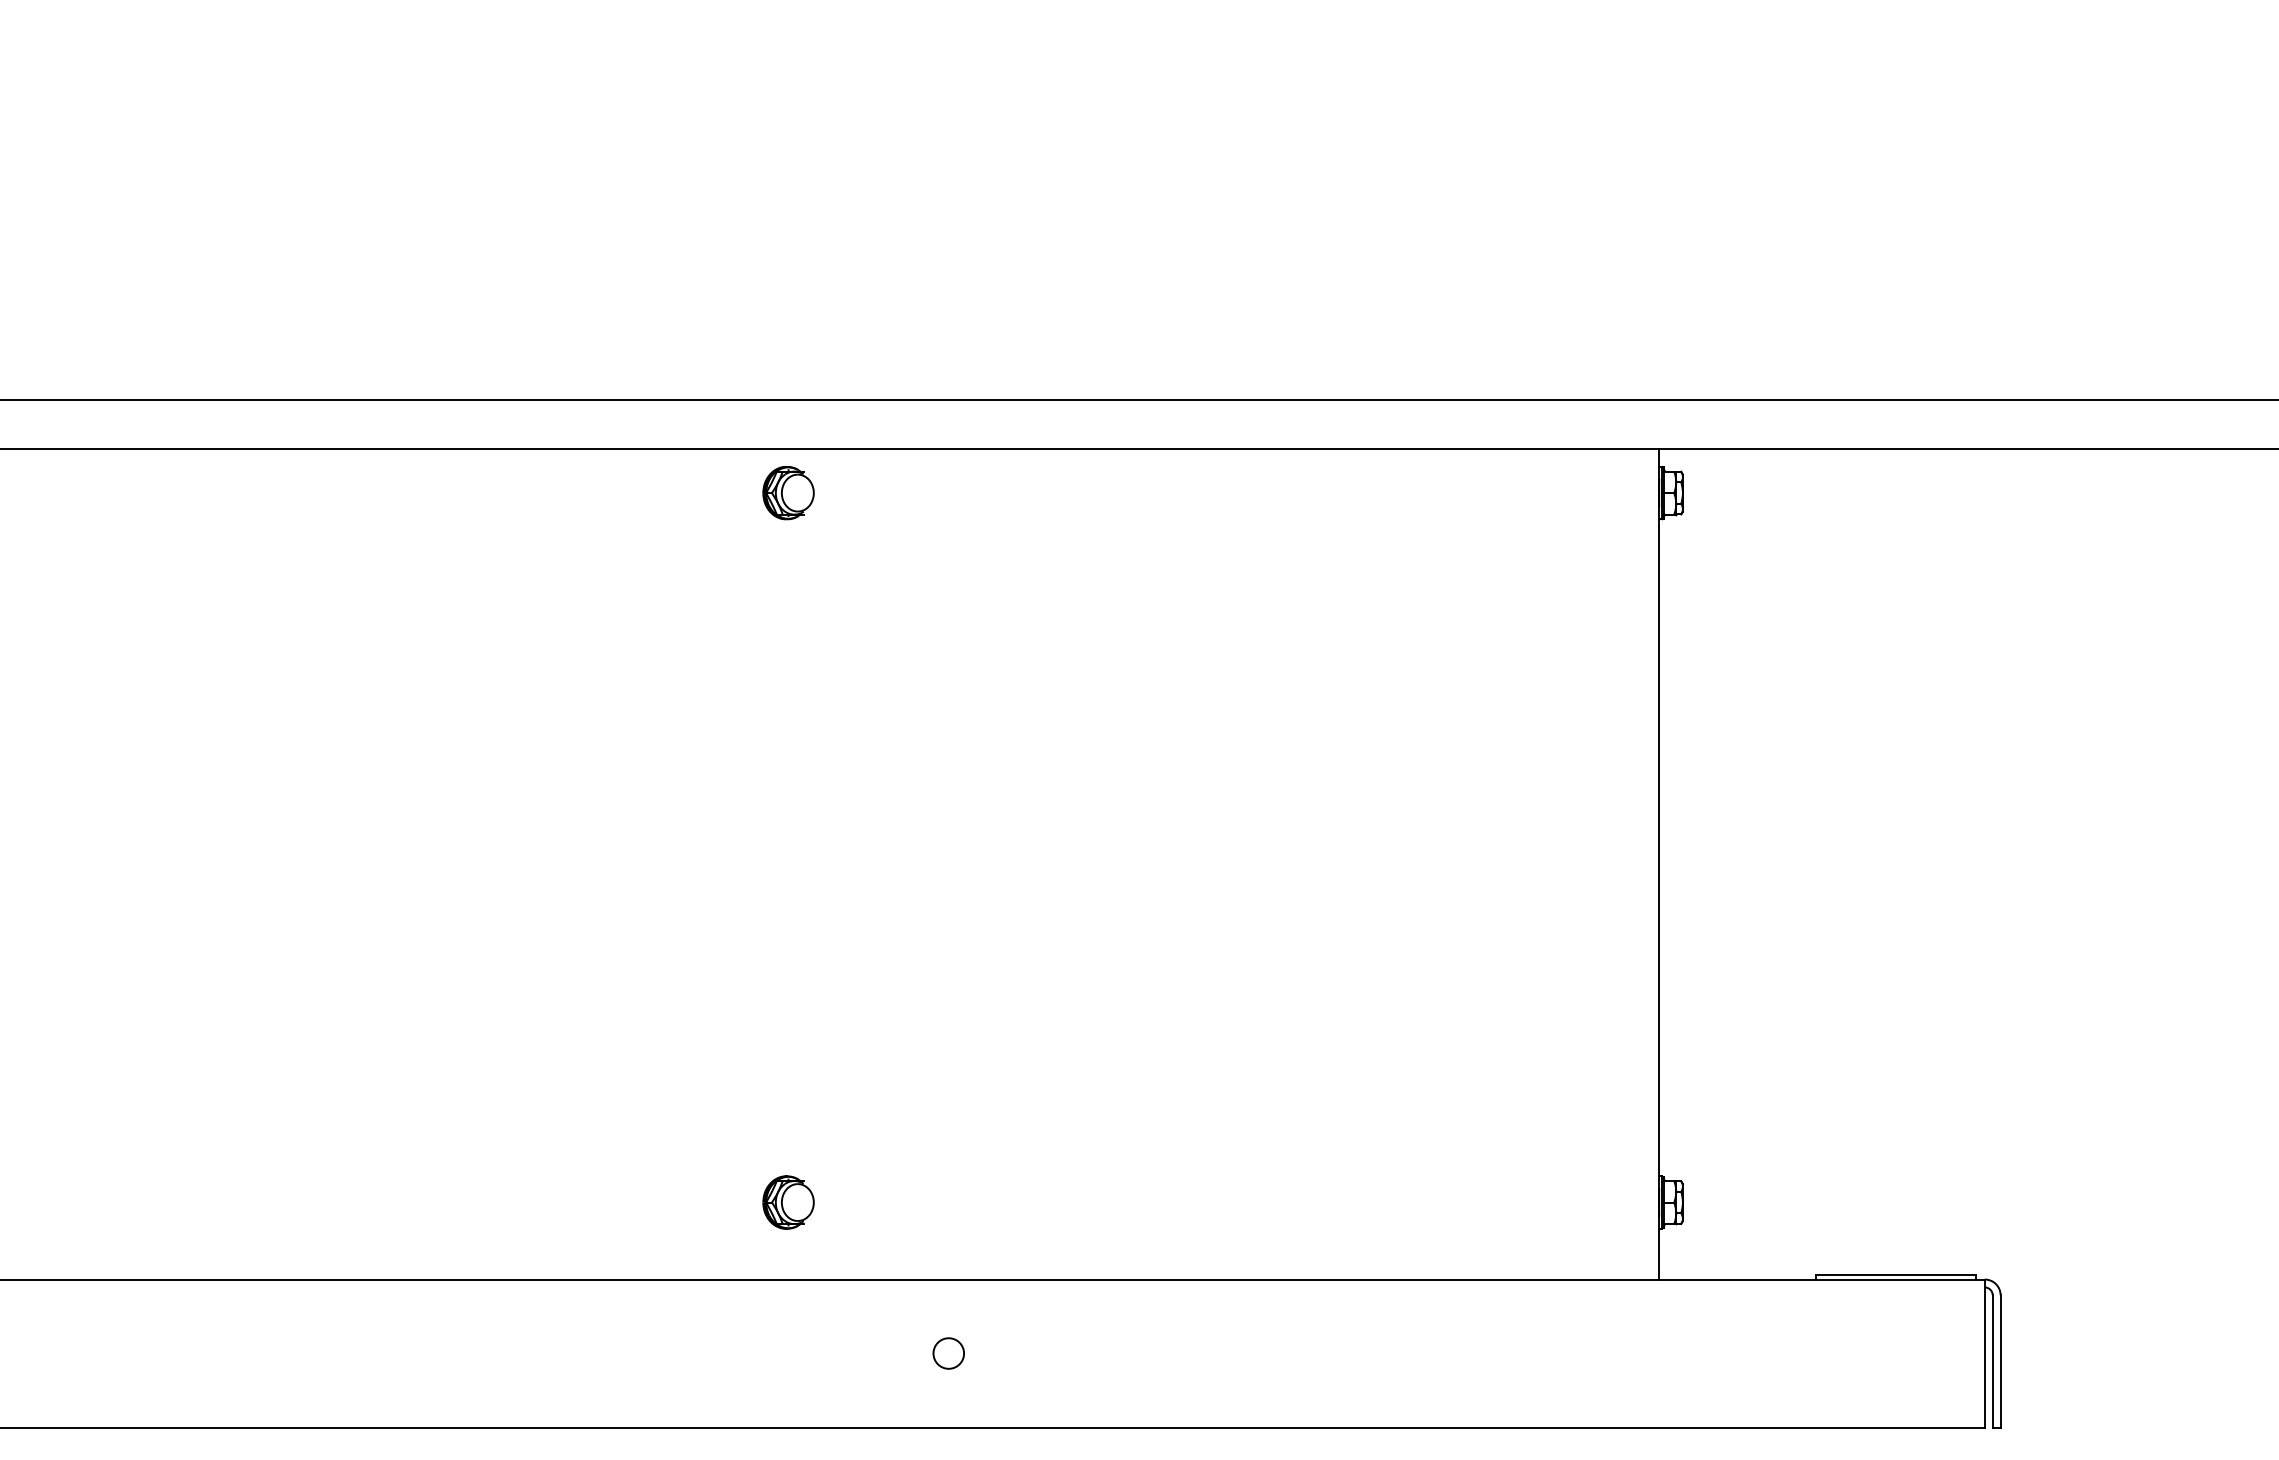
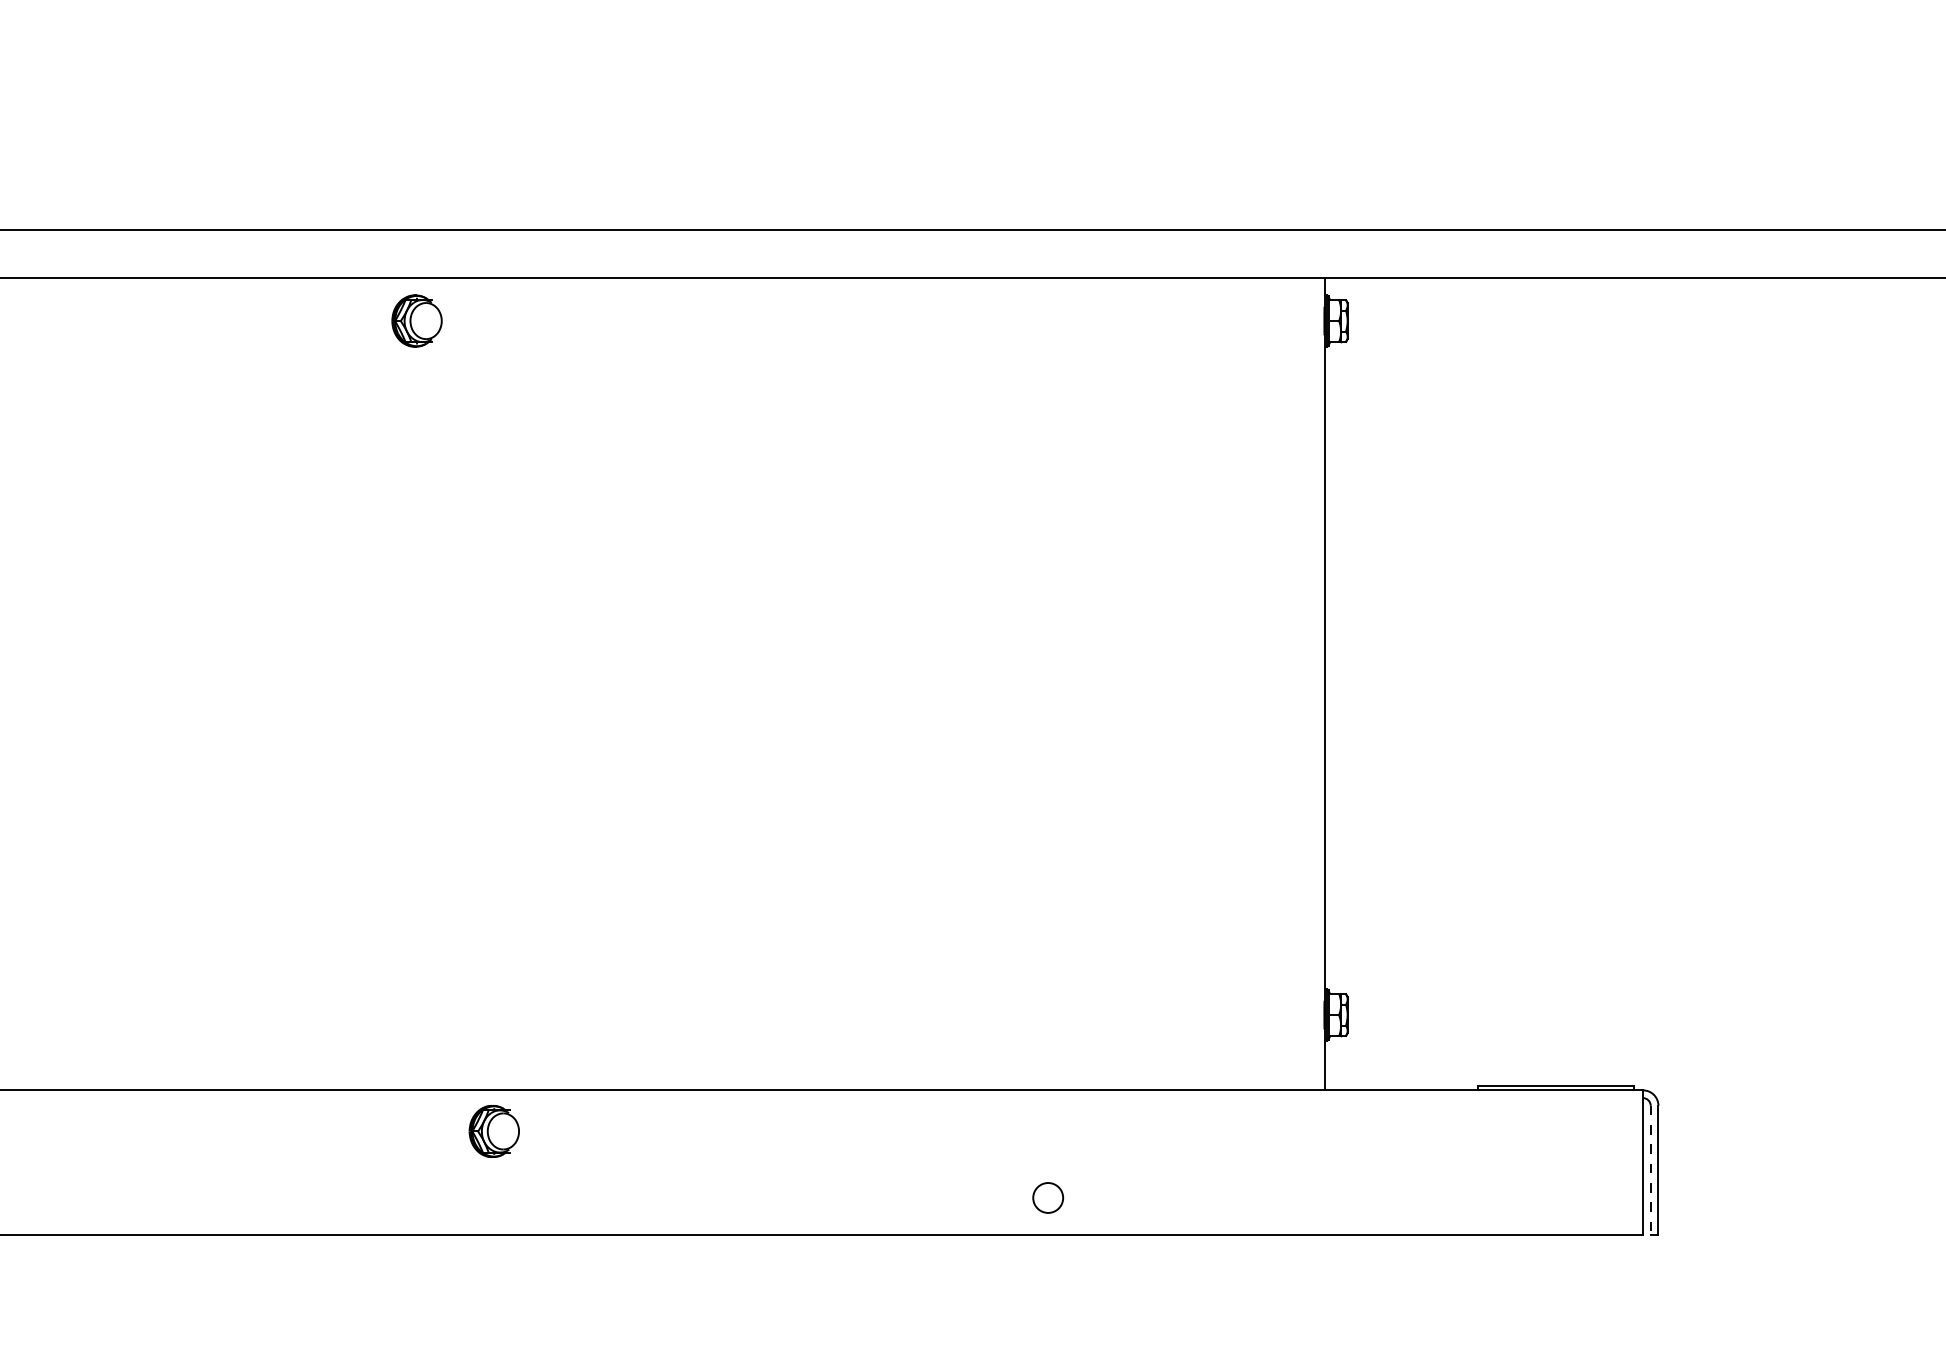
part: (788, 493) -> (416, 321), moved
part: (788, 1202) -> (494, 1131), moved
circle: (948, 1353) -> (1047, 1197), moved
line: (1992, 1361) -> (1650, 1170), solid -> dashed

